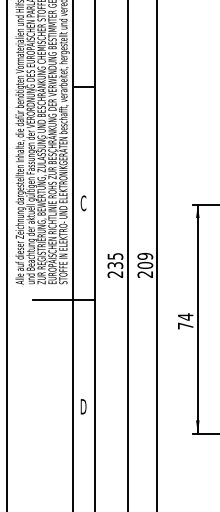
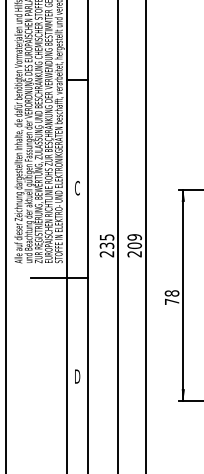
text: (185, 316) -> (171, 293), 74 -> 78

